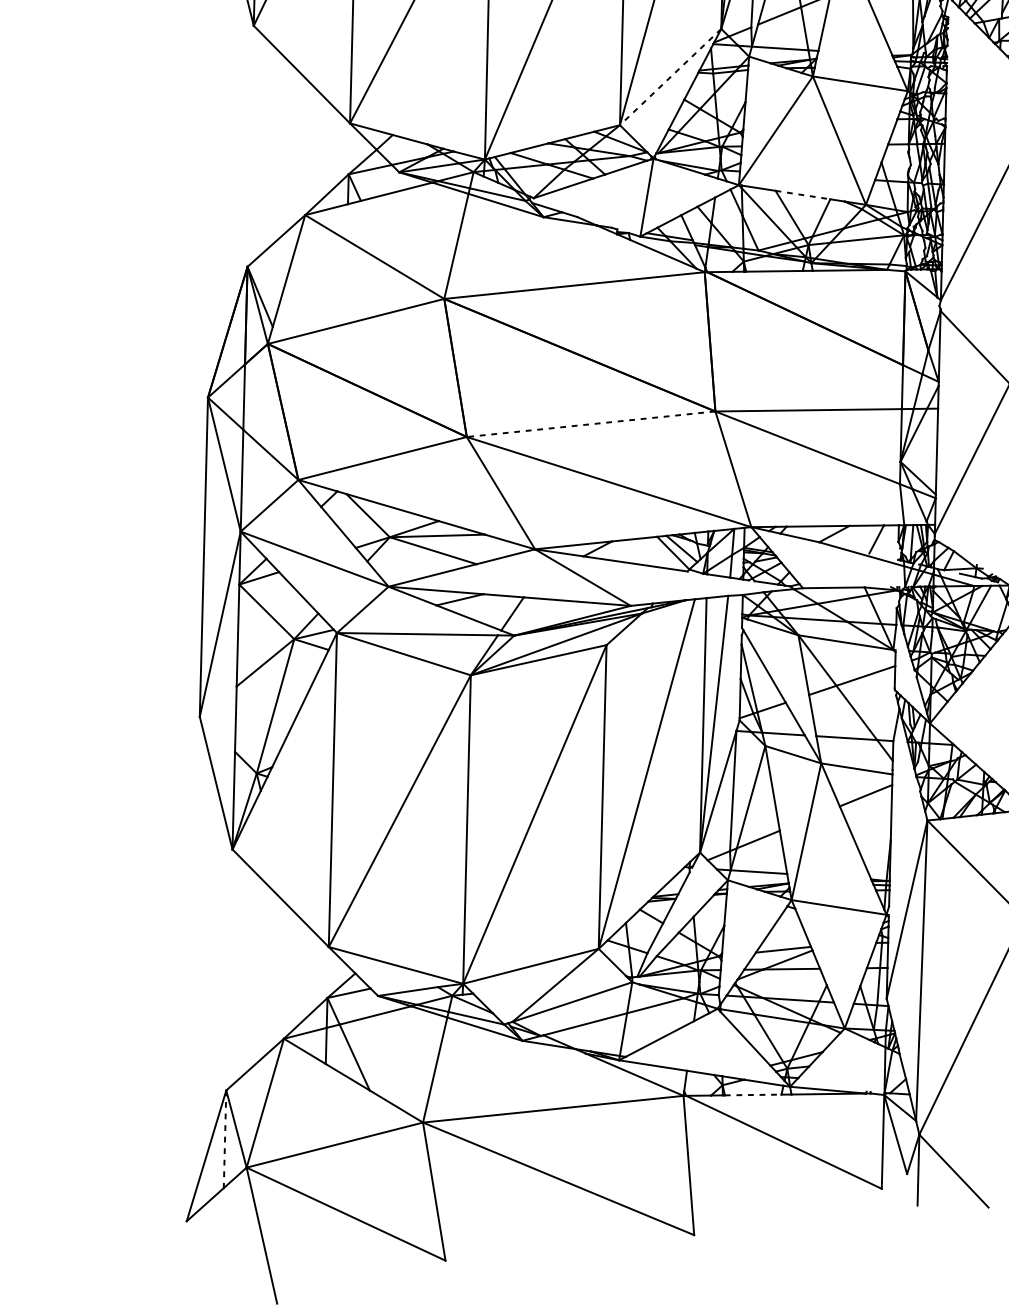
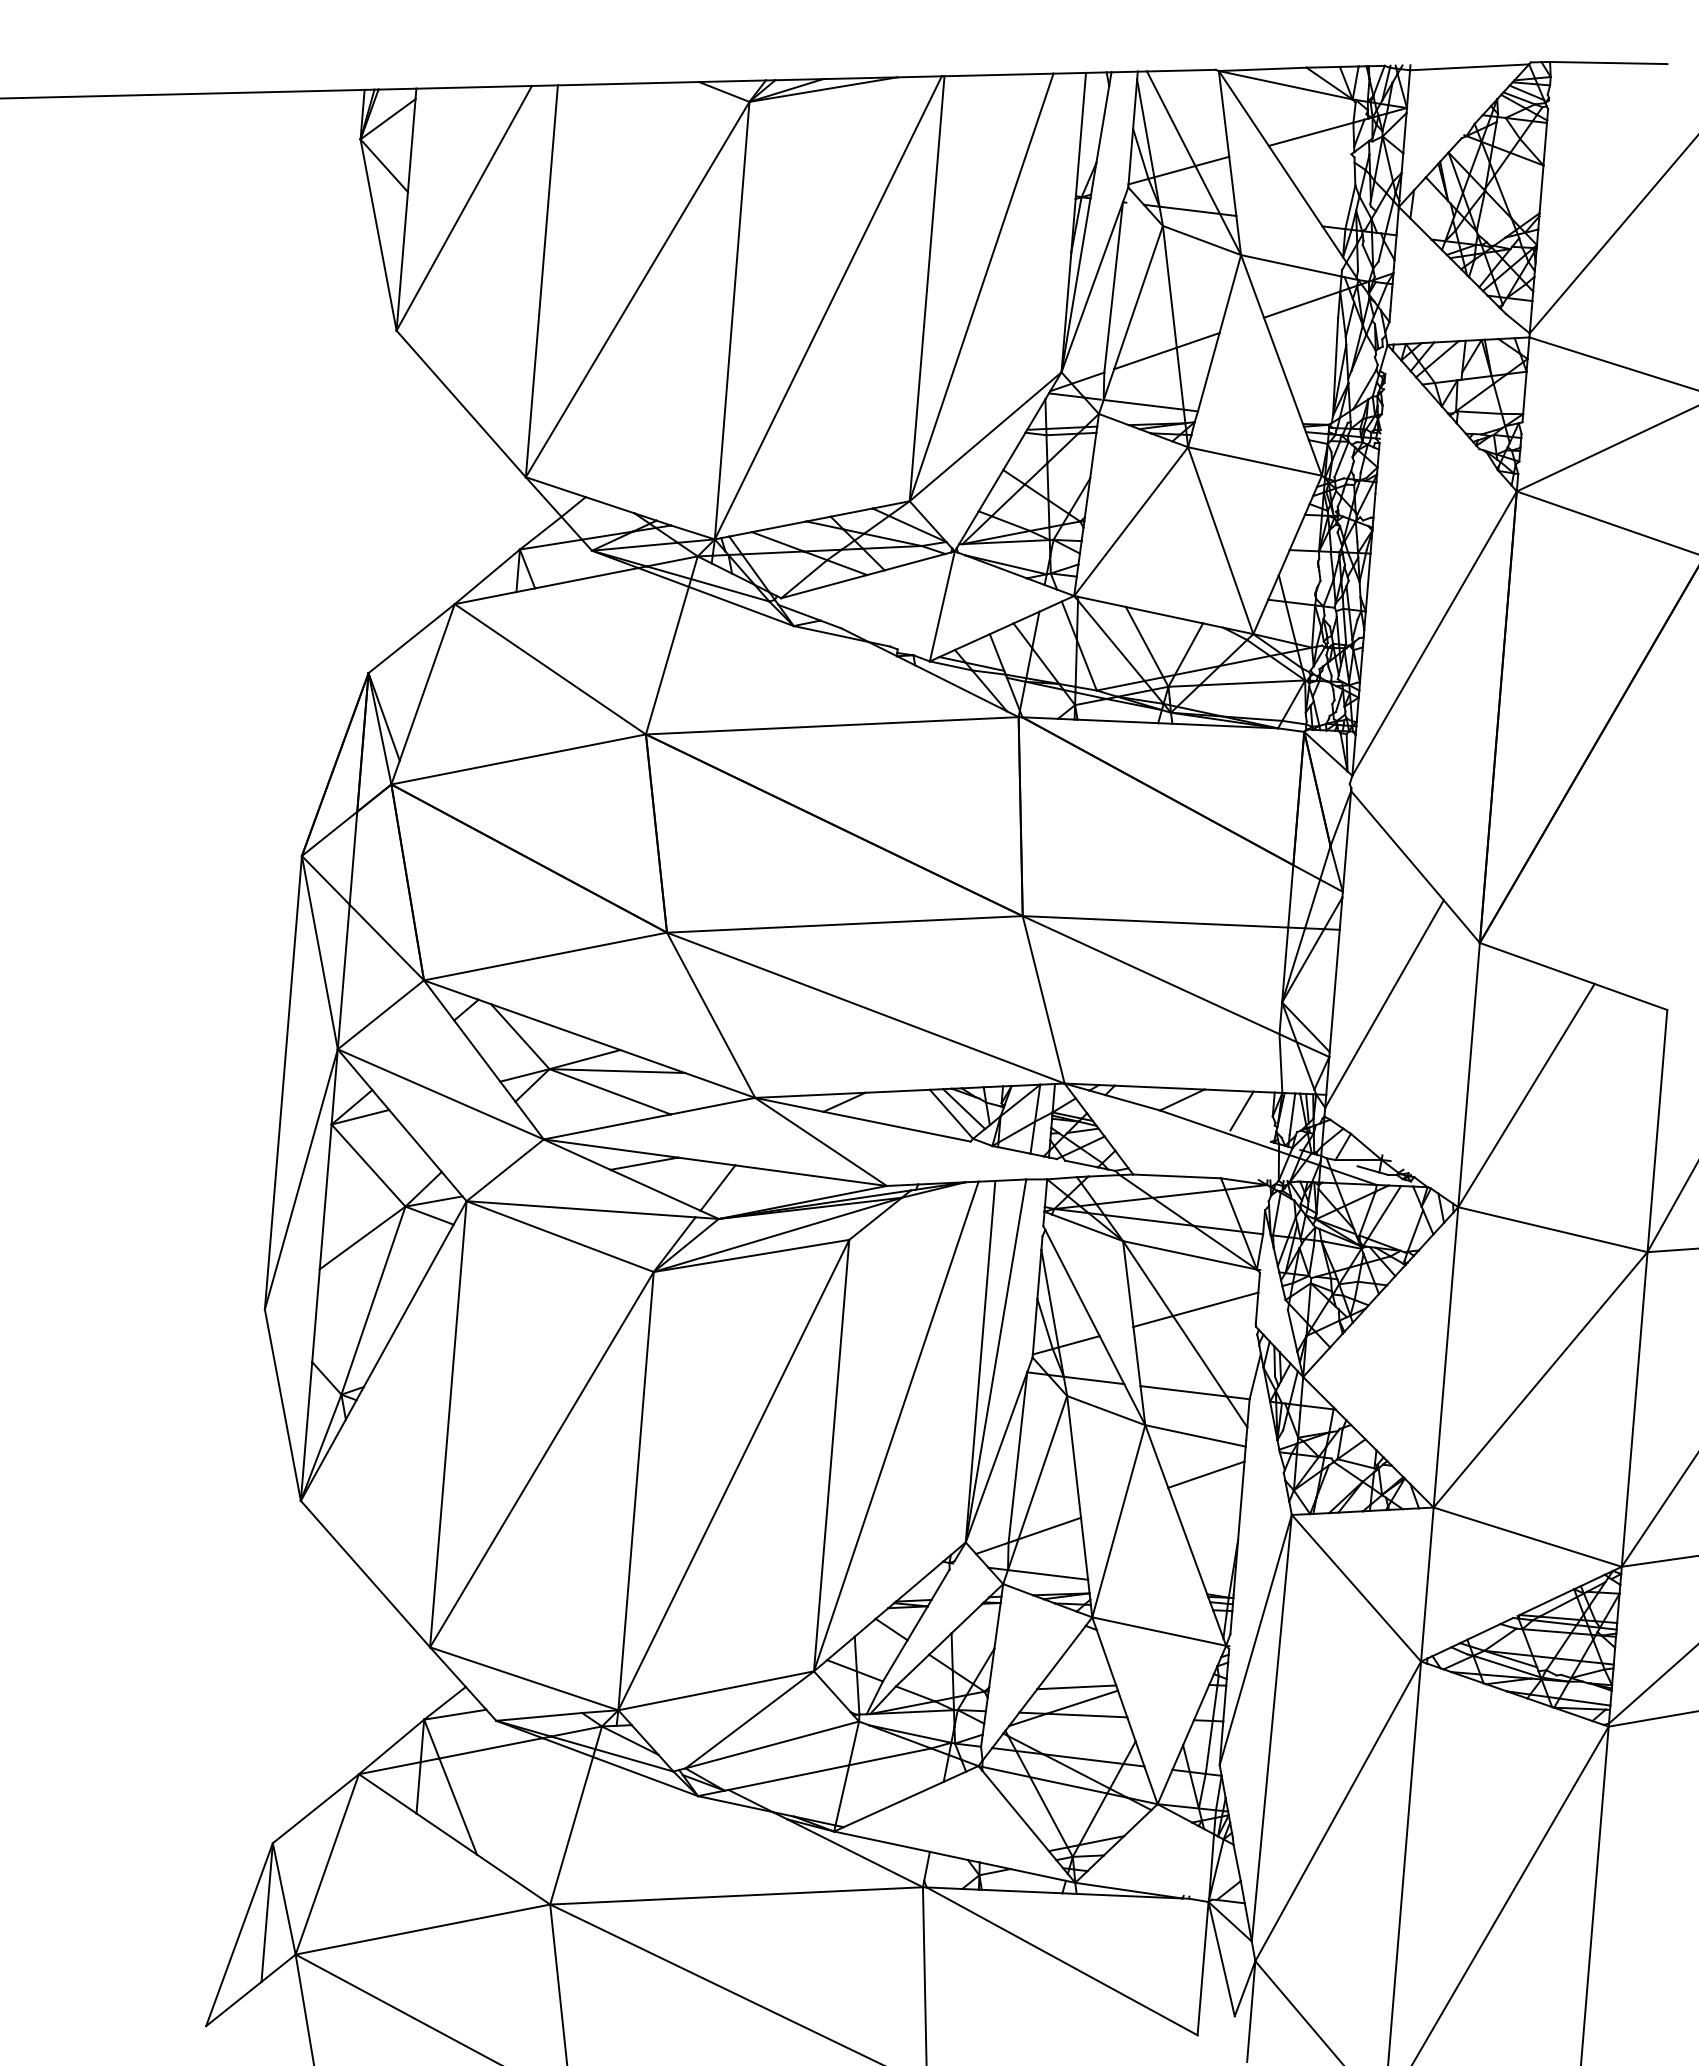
line: (670, 76) -> (985, 436), dashed -> solid
line: (802, 195) -> (1164, 615), dashed -> solid
line: (590, 424) -> (844, 924), dashed -> solid
line: (753, 1094) -> (1022, 1891), dashed -> solid
line: (225, 1139) -> (267, 1912), dashed -> solid

